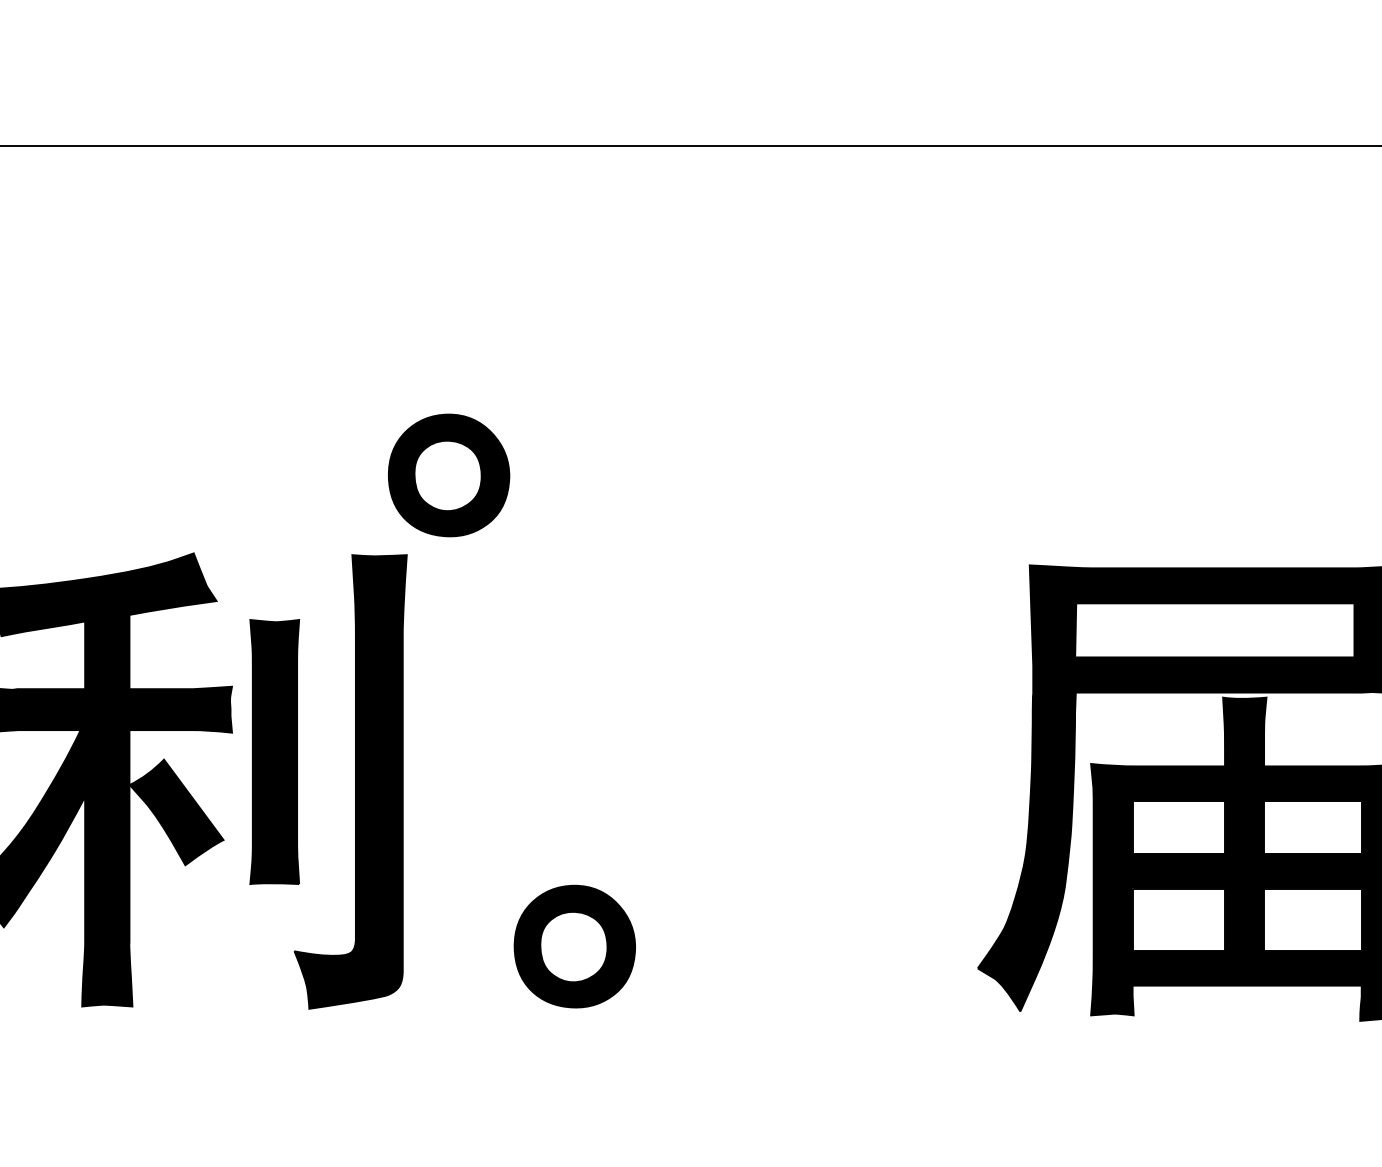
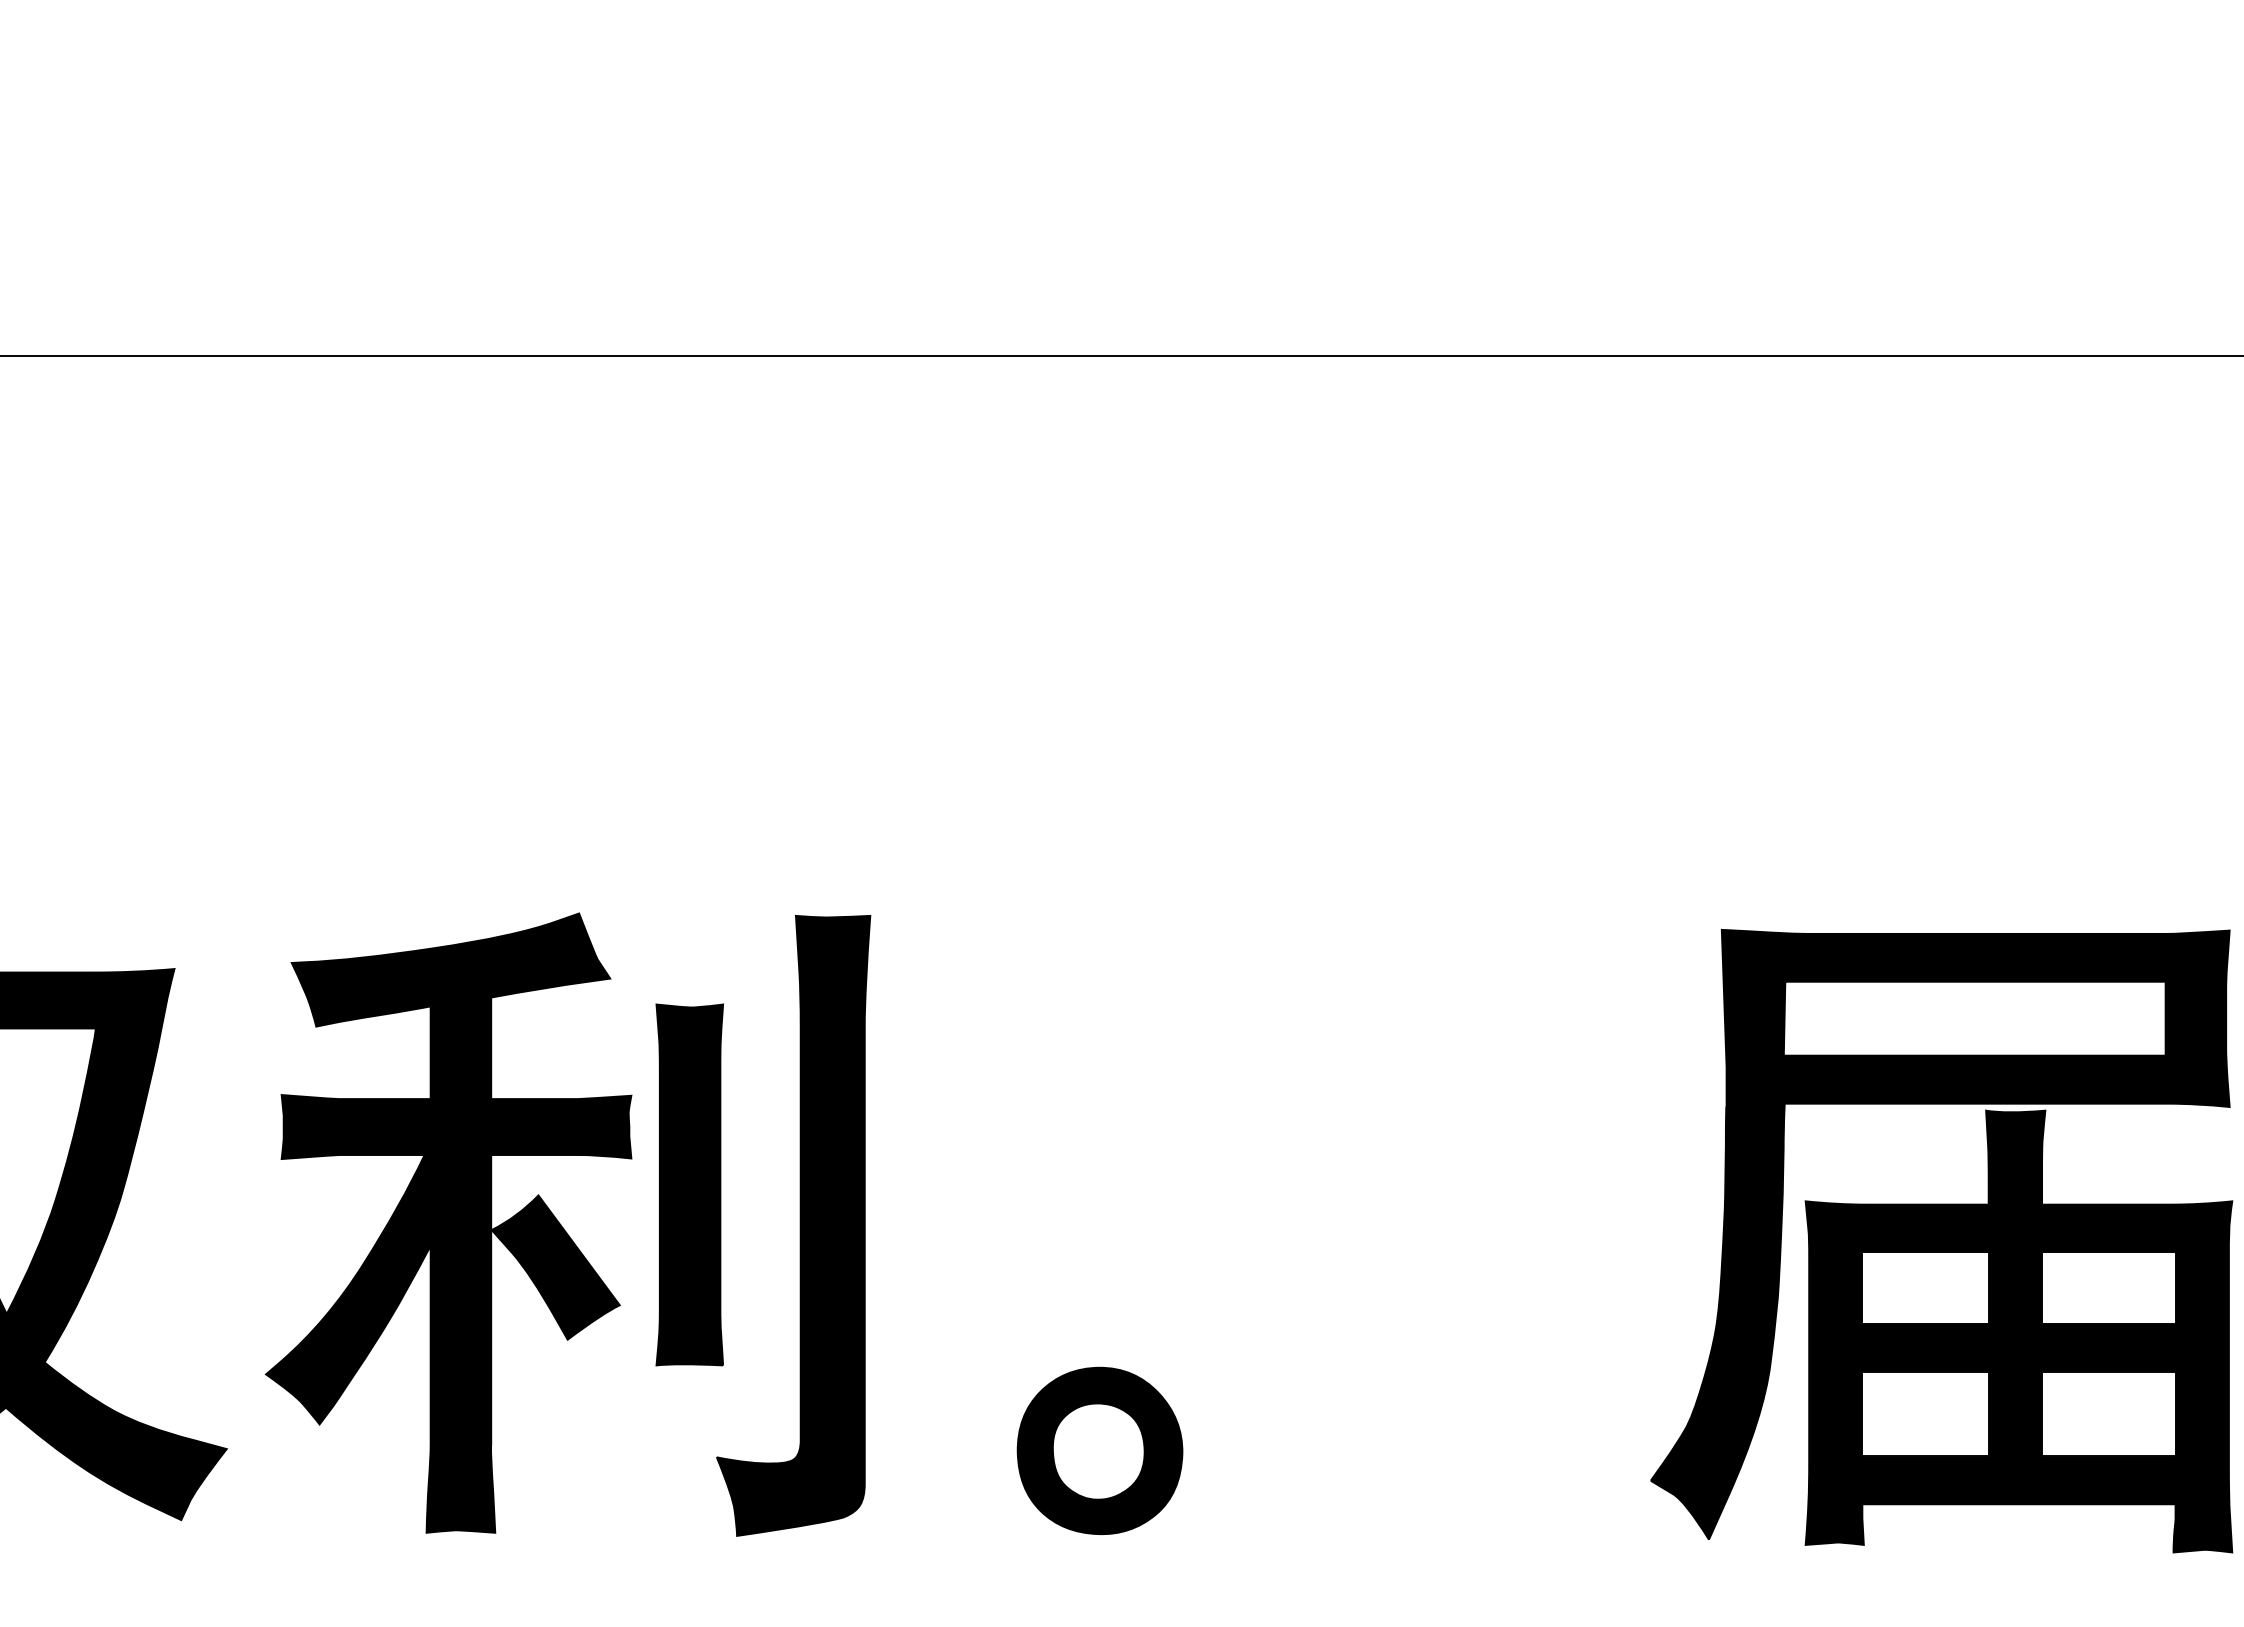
part: (448, 475) -> (927, 806), removed

